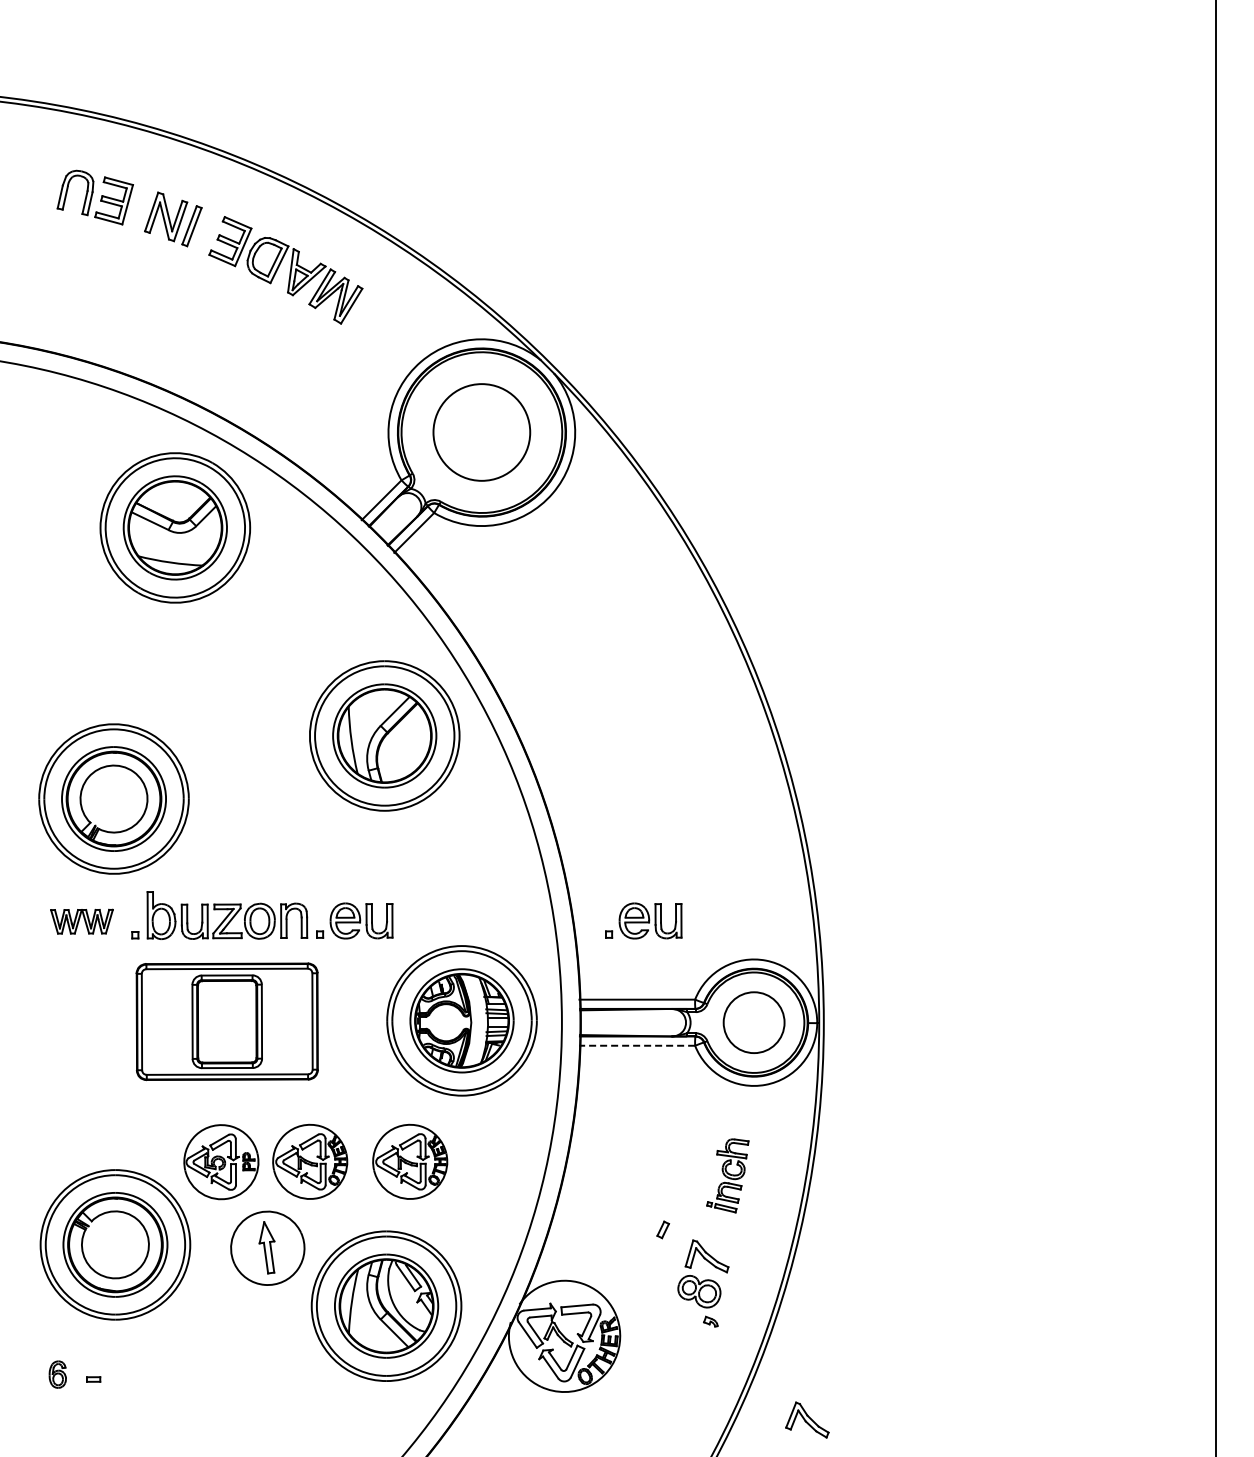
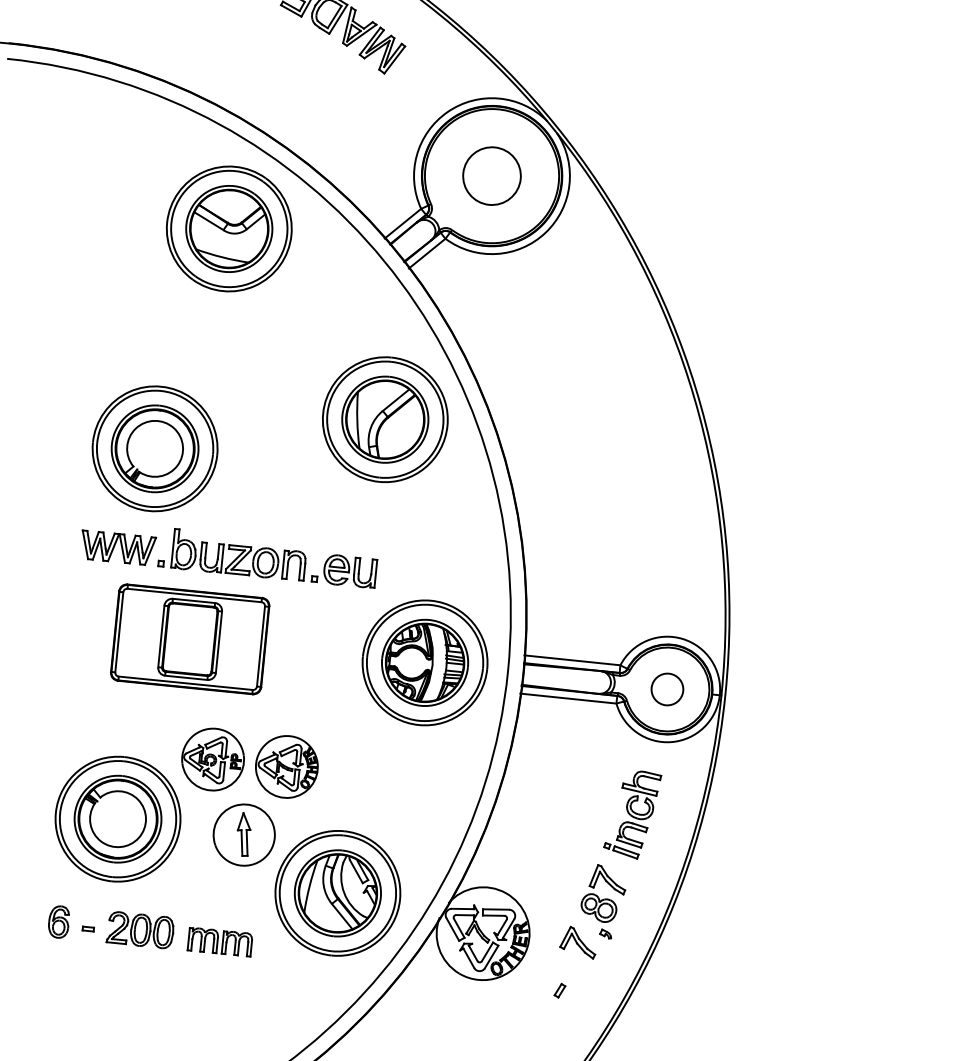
circle: (481, 432) -> (491, 176), size x0.71
part: (643, 920) -> (584, 595), removed
part: (81, 921) -> (117, 547), size x1.43
part: (226, 1021) -> (189, 639), moved
circle: (754, 1022) -> (667, 689), size x0.62
line: (637, 1045) -> (568, 698), dashed -> solid
part: (410, 1161) -> (370, 775), removed
part: (727, 1175) -> (632, 814), size x1.43
part: (663, 1229) -> (560, 990), moved
part: (57, 1374) -> (58, 921), size x1.43
part: (156, 1374) -> (141, 930), added
part: (252, 1378) -> (220, 941), added
part: (807, 1419) -> (578, 942), moved

